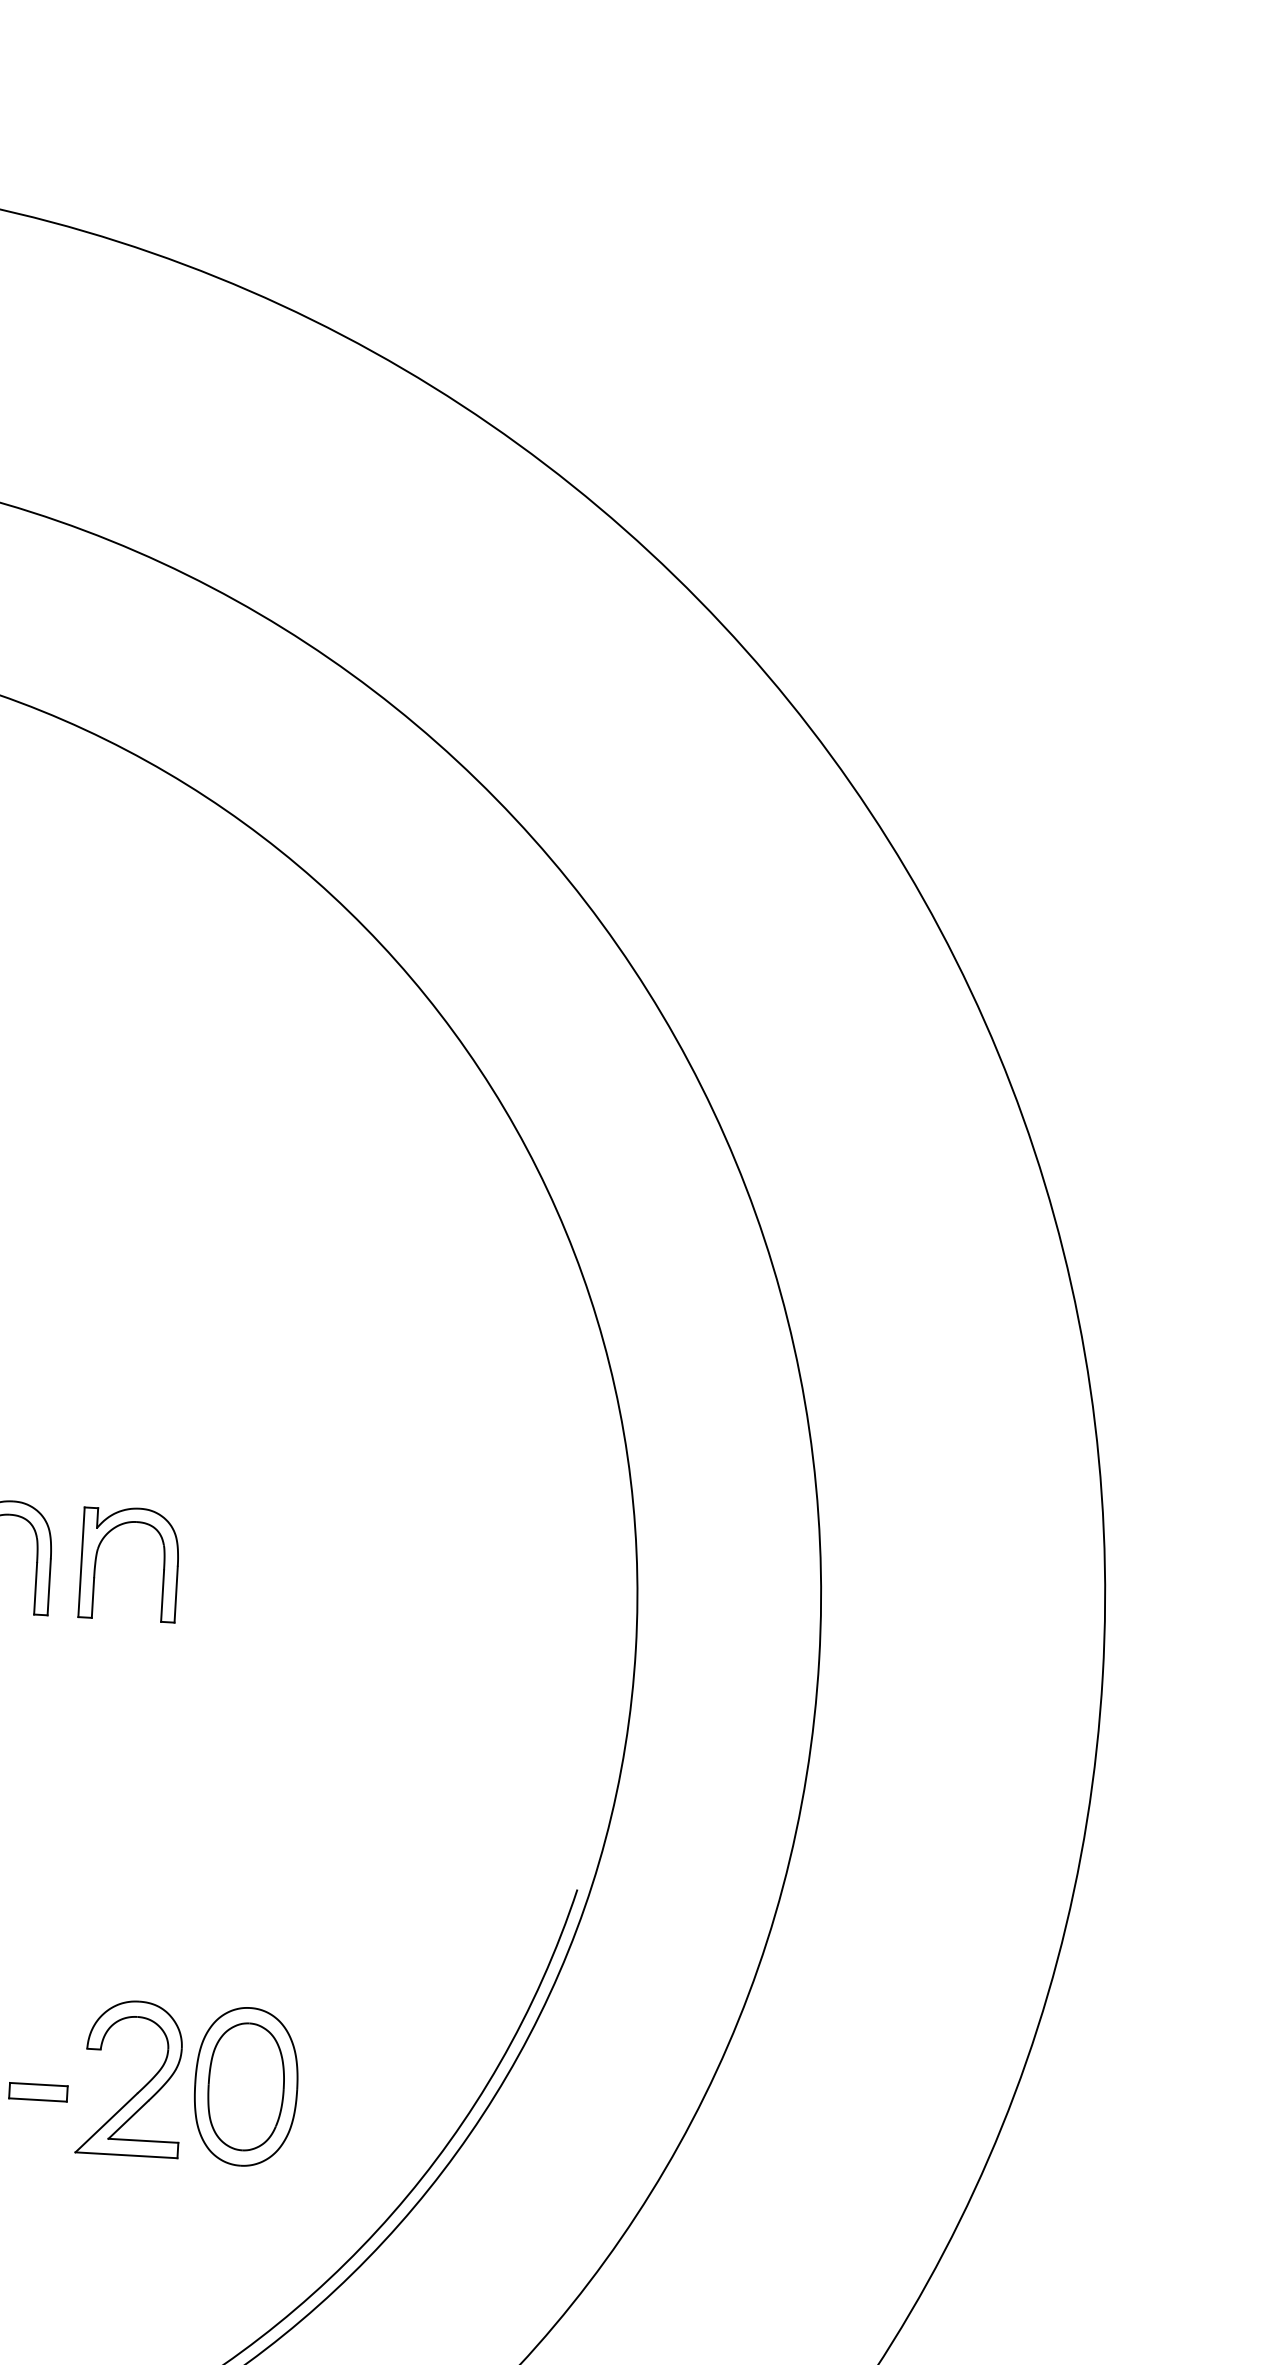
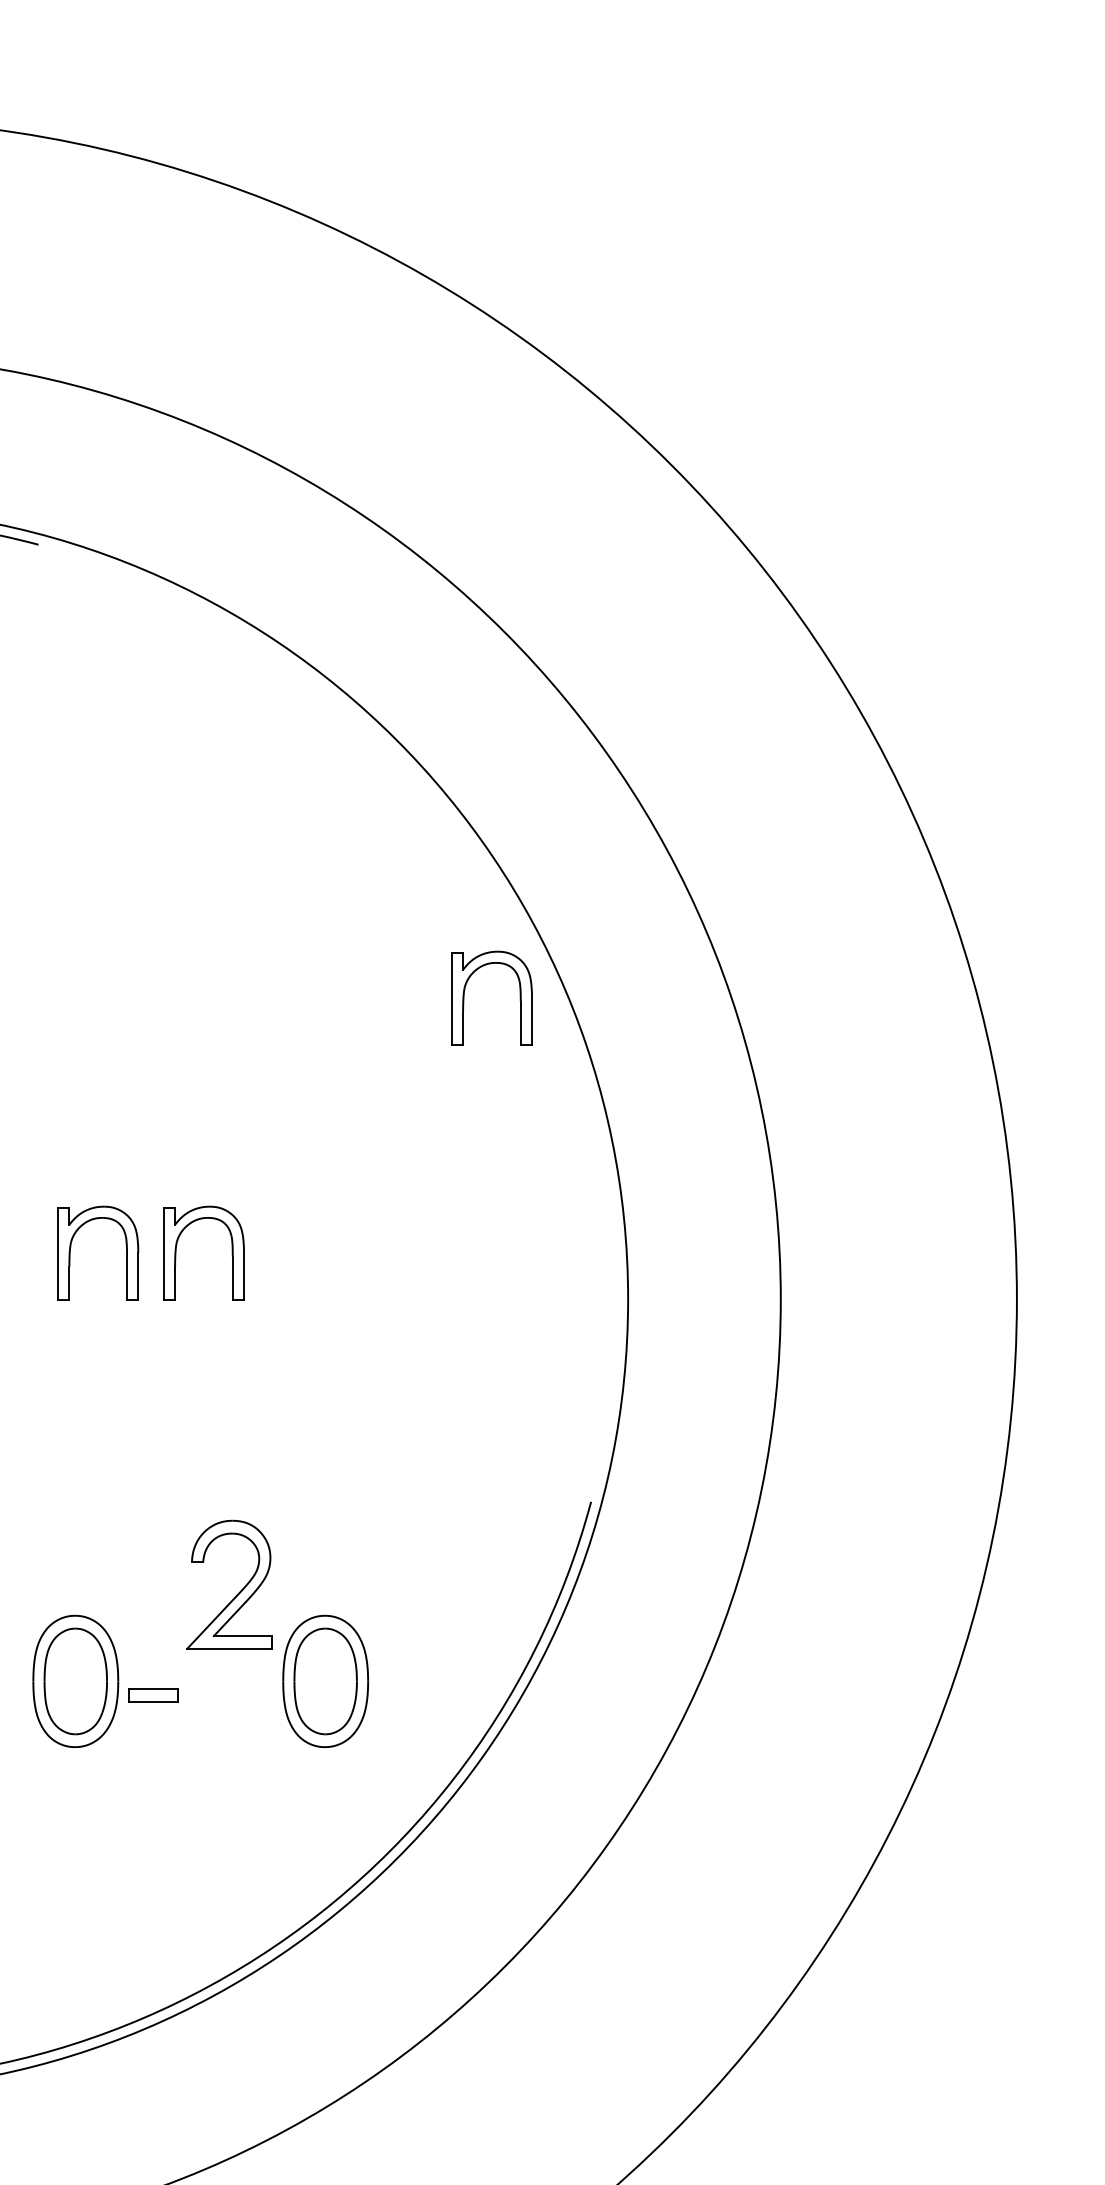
part: (461, 1266) -> (465, 990), added
part: (141, 2088) -> (238, 1592), moved

